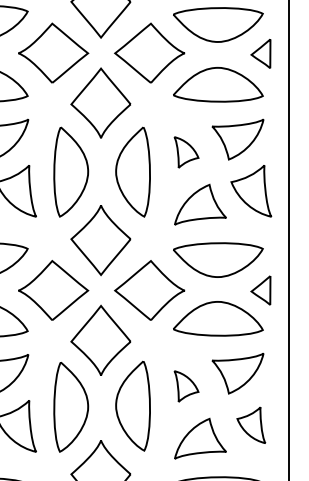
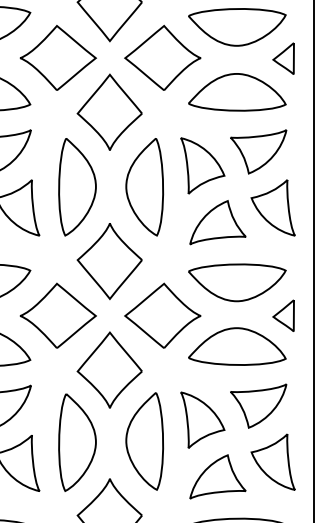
part: (186, 152) -> (202, 165), size x1.67
part: (186, 386) -> (202, 420), size x1.67
part: (251, 425) -> (273, 462), size x1.43

